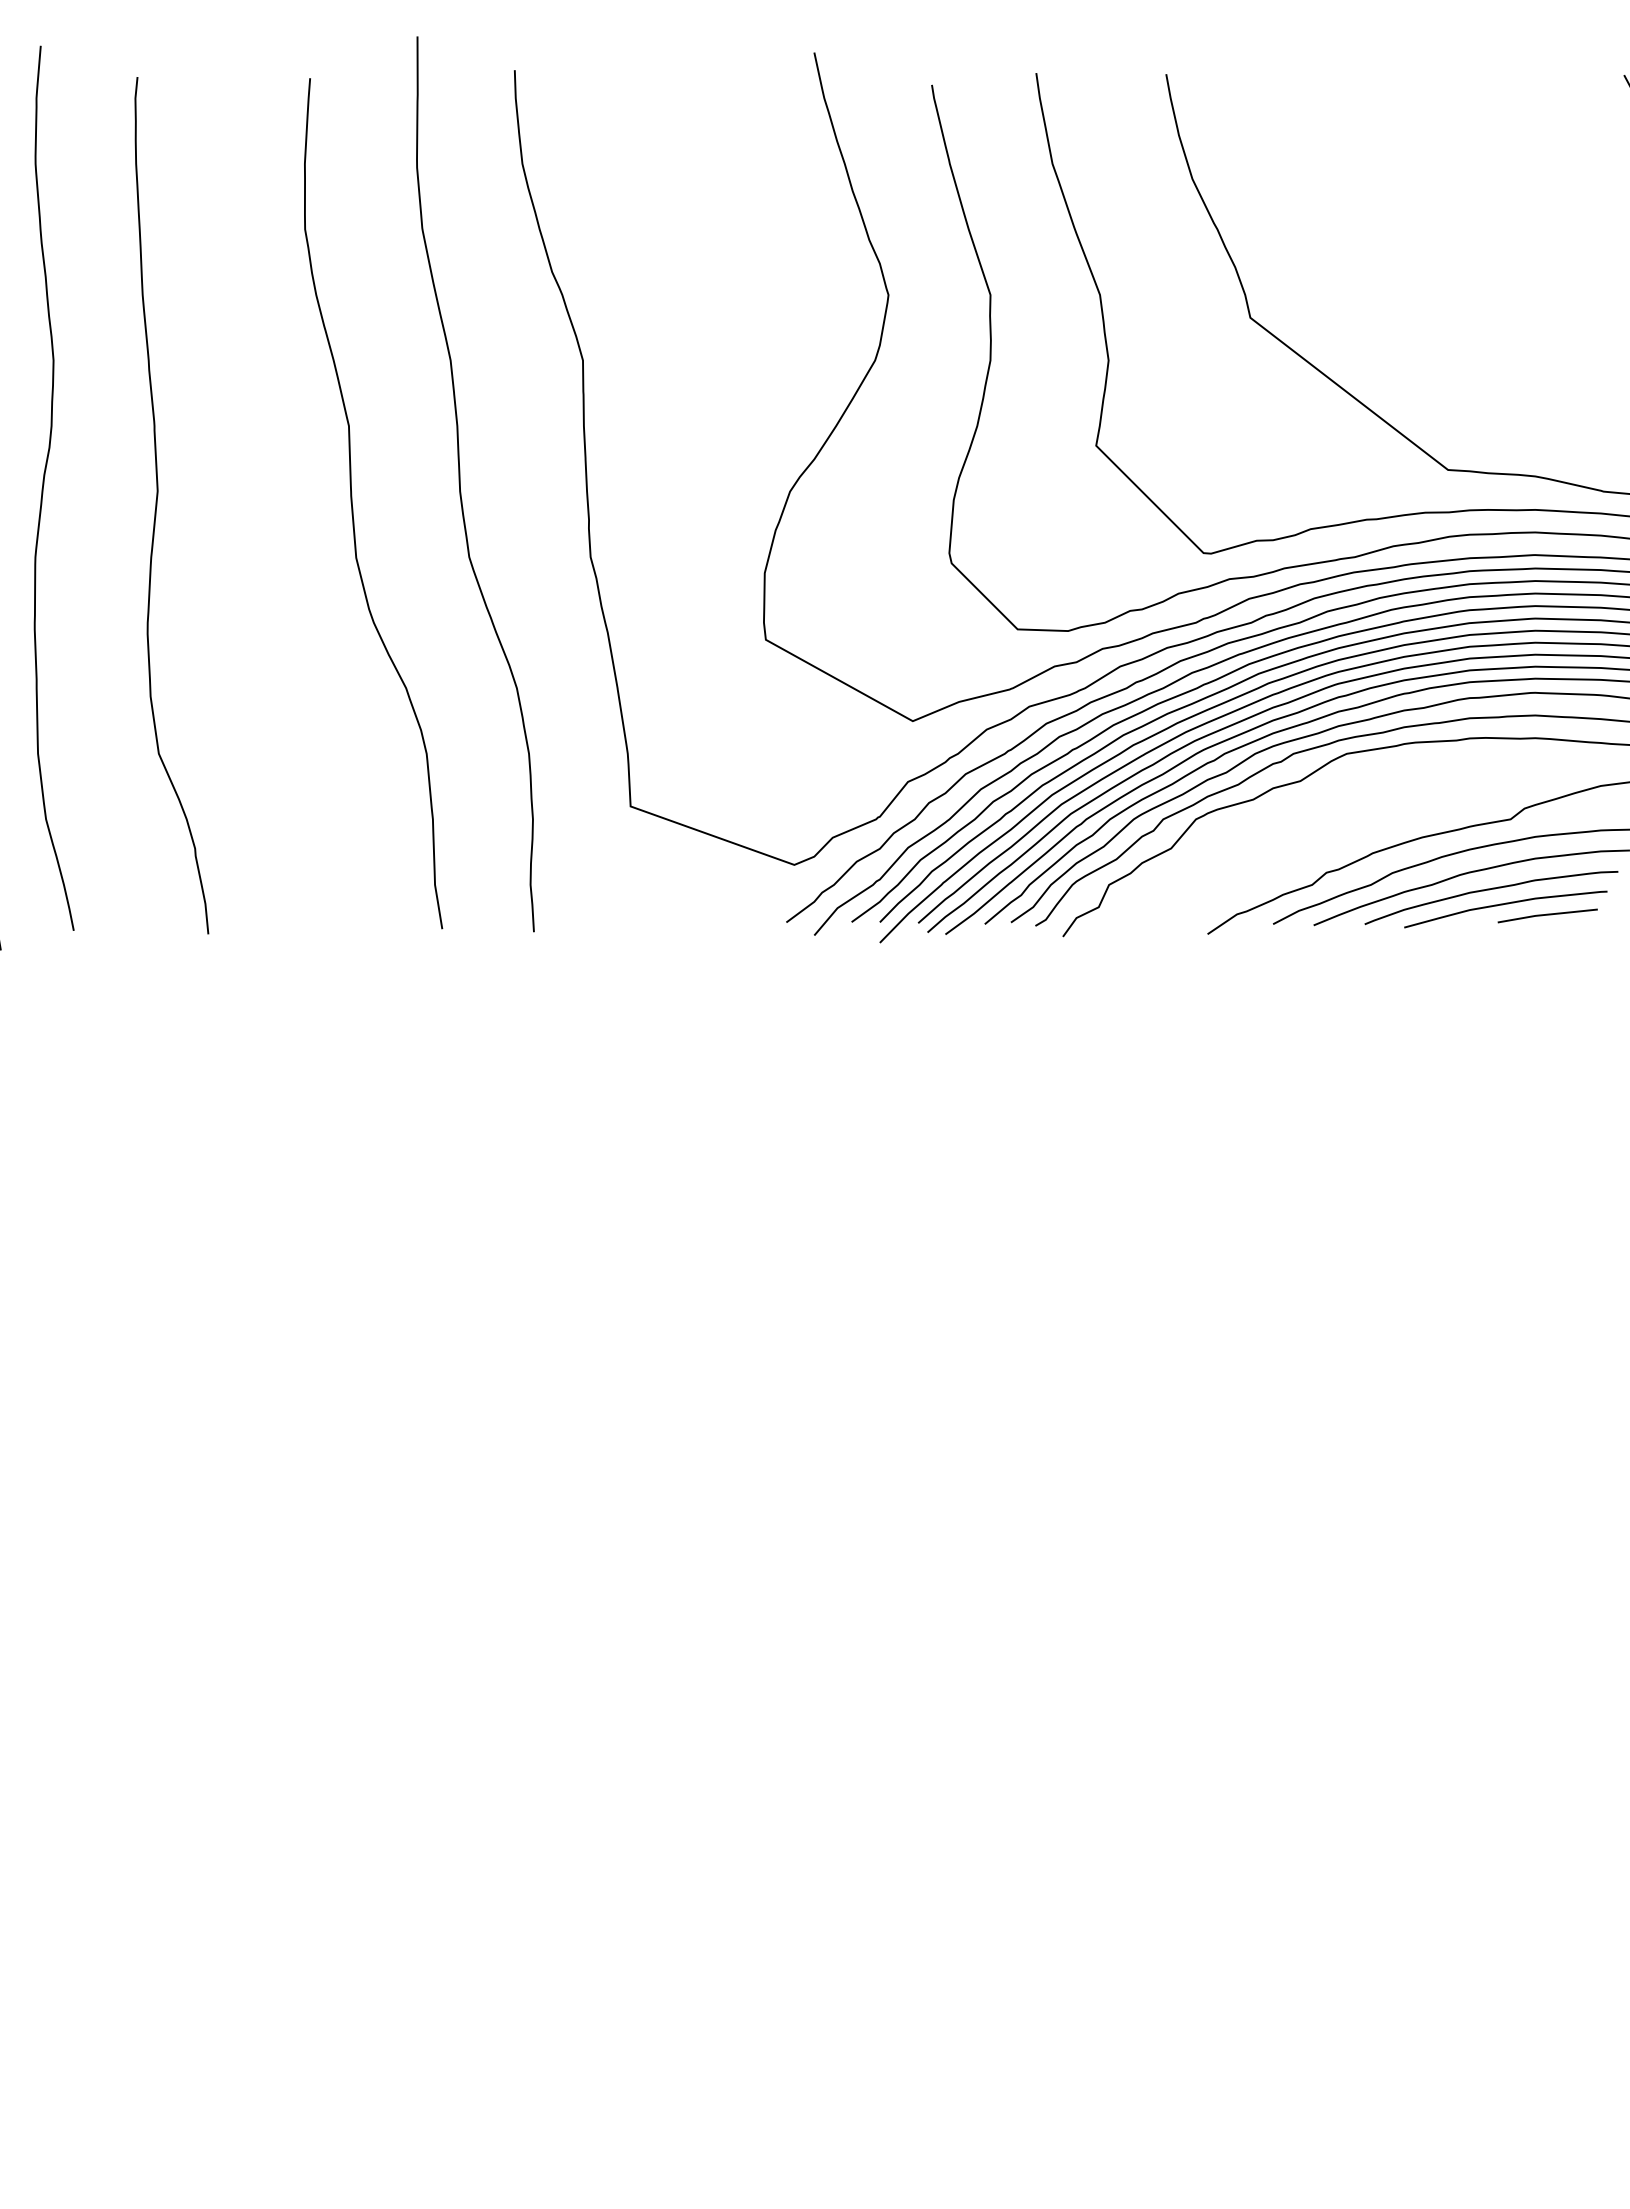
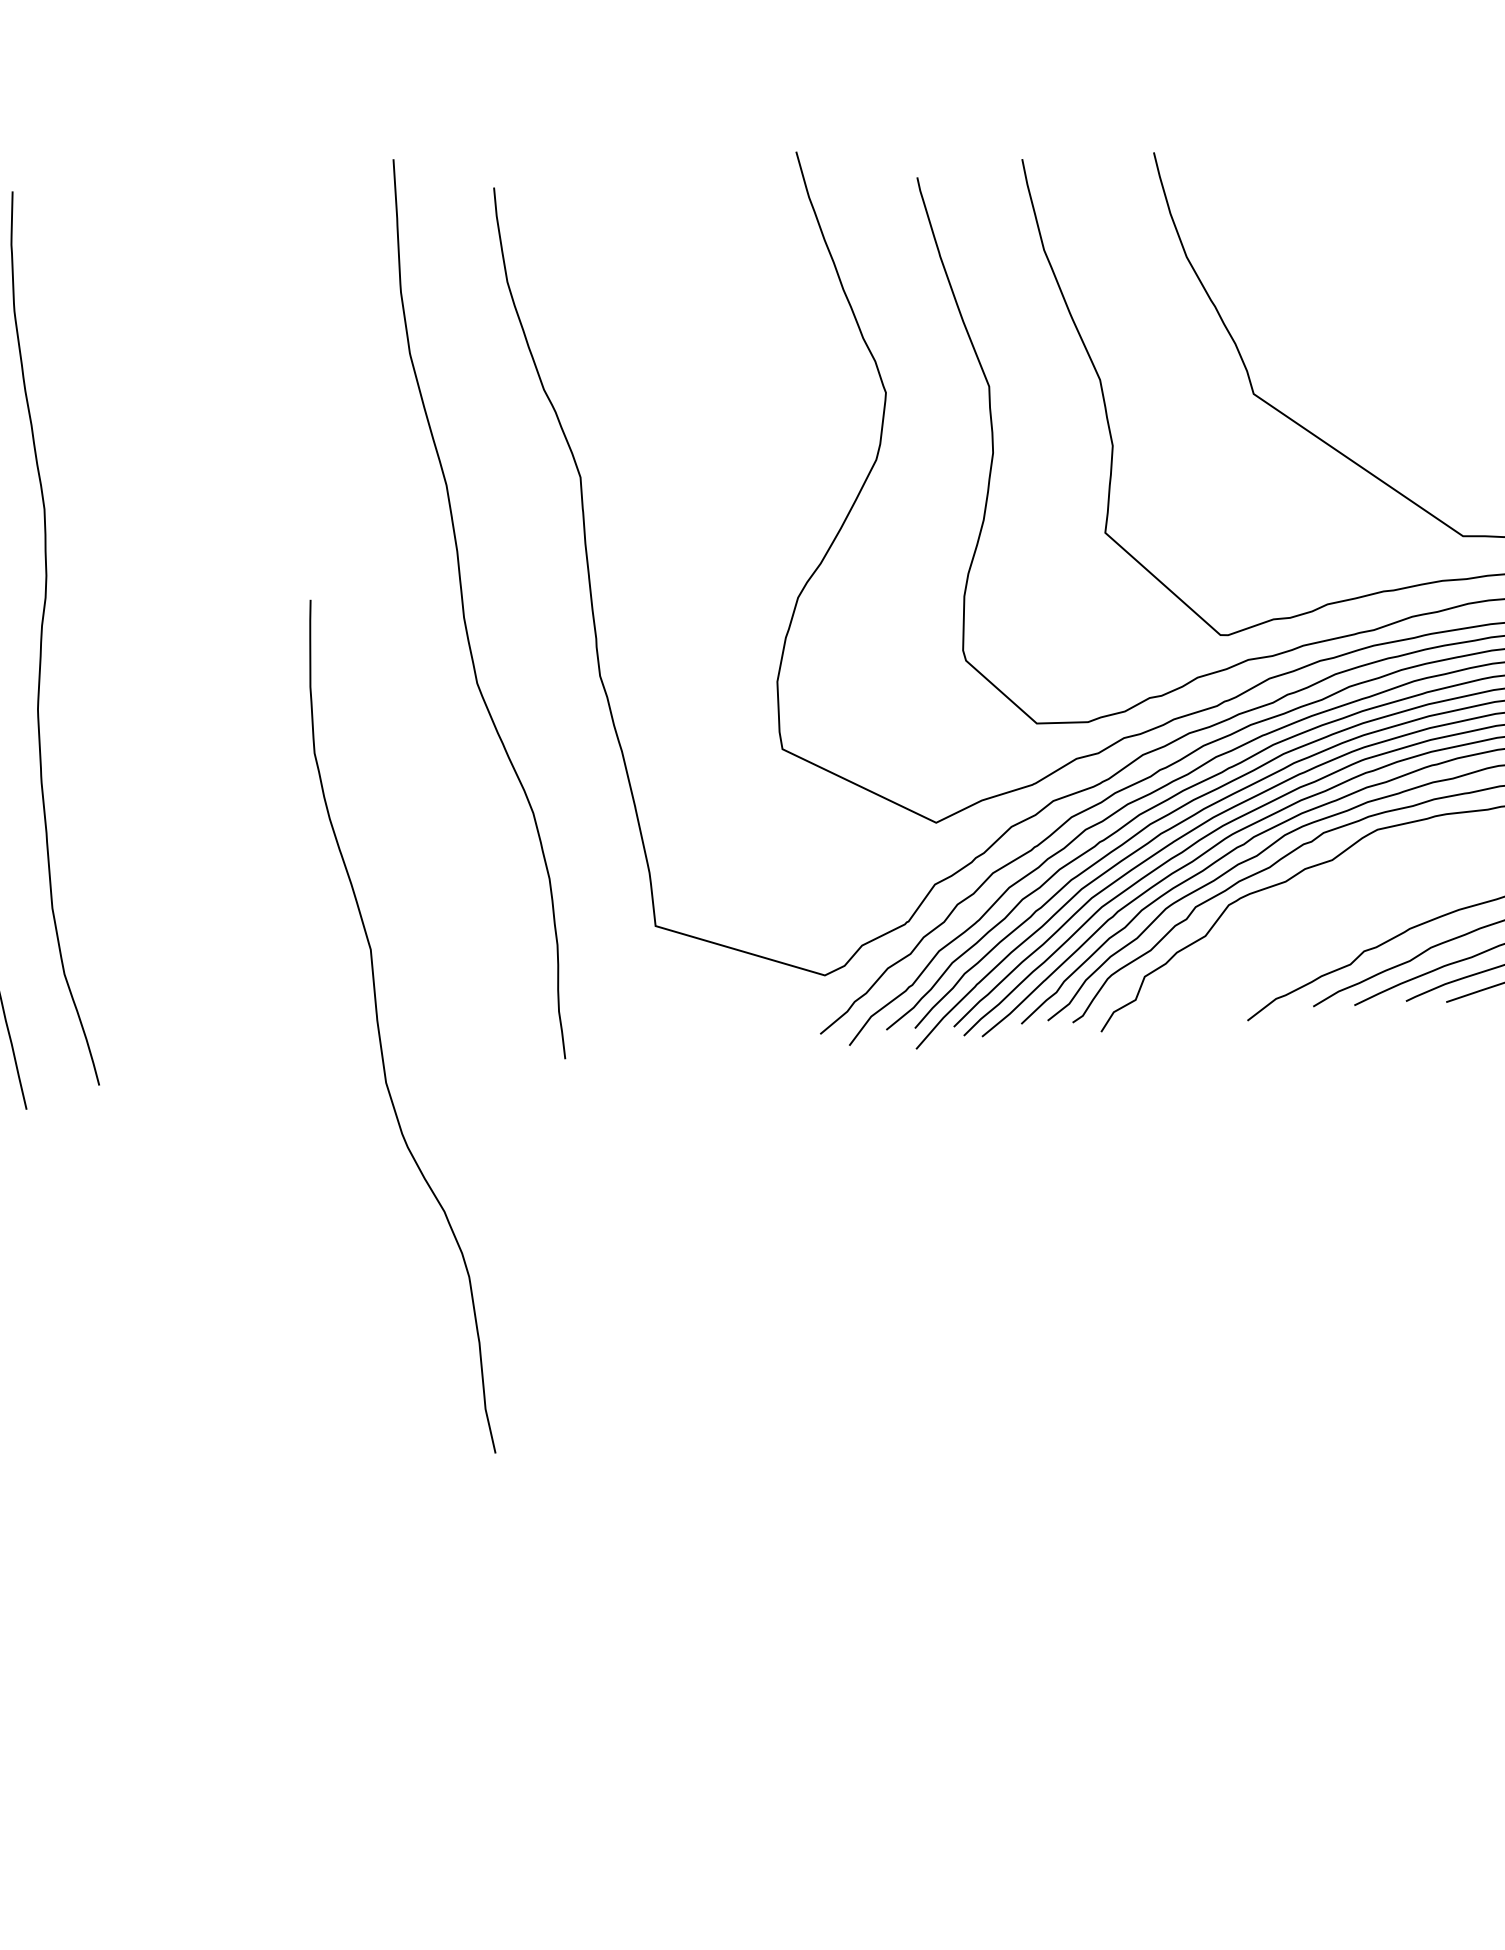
curve: (157, 505) -> (158, 649), removed
curve: (353, 507) -> (380, 1031), moved

